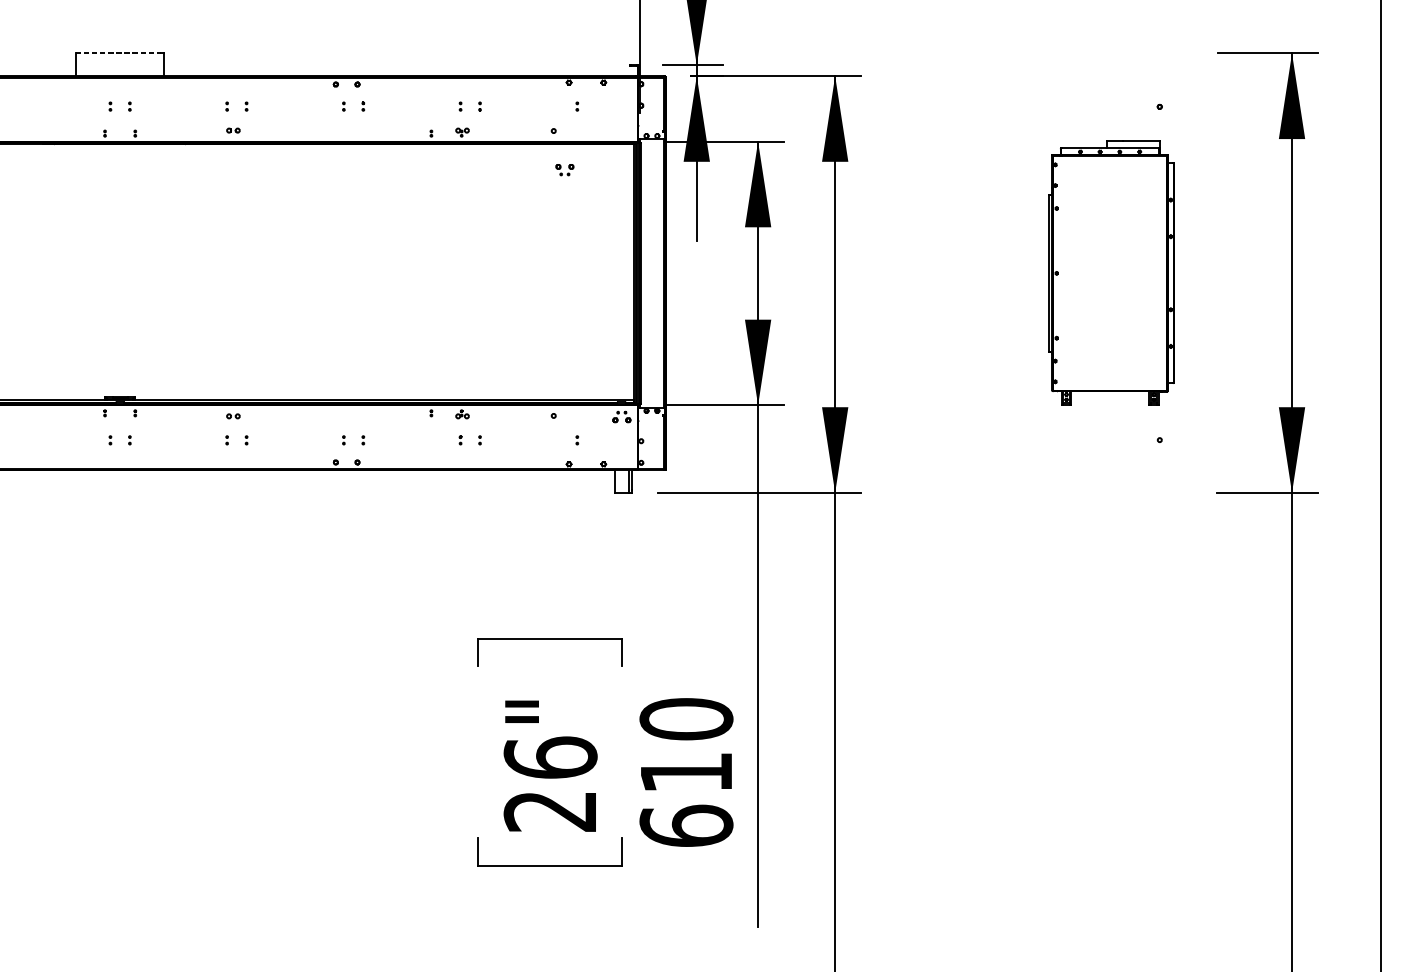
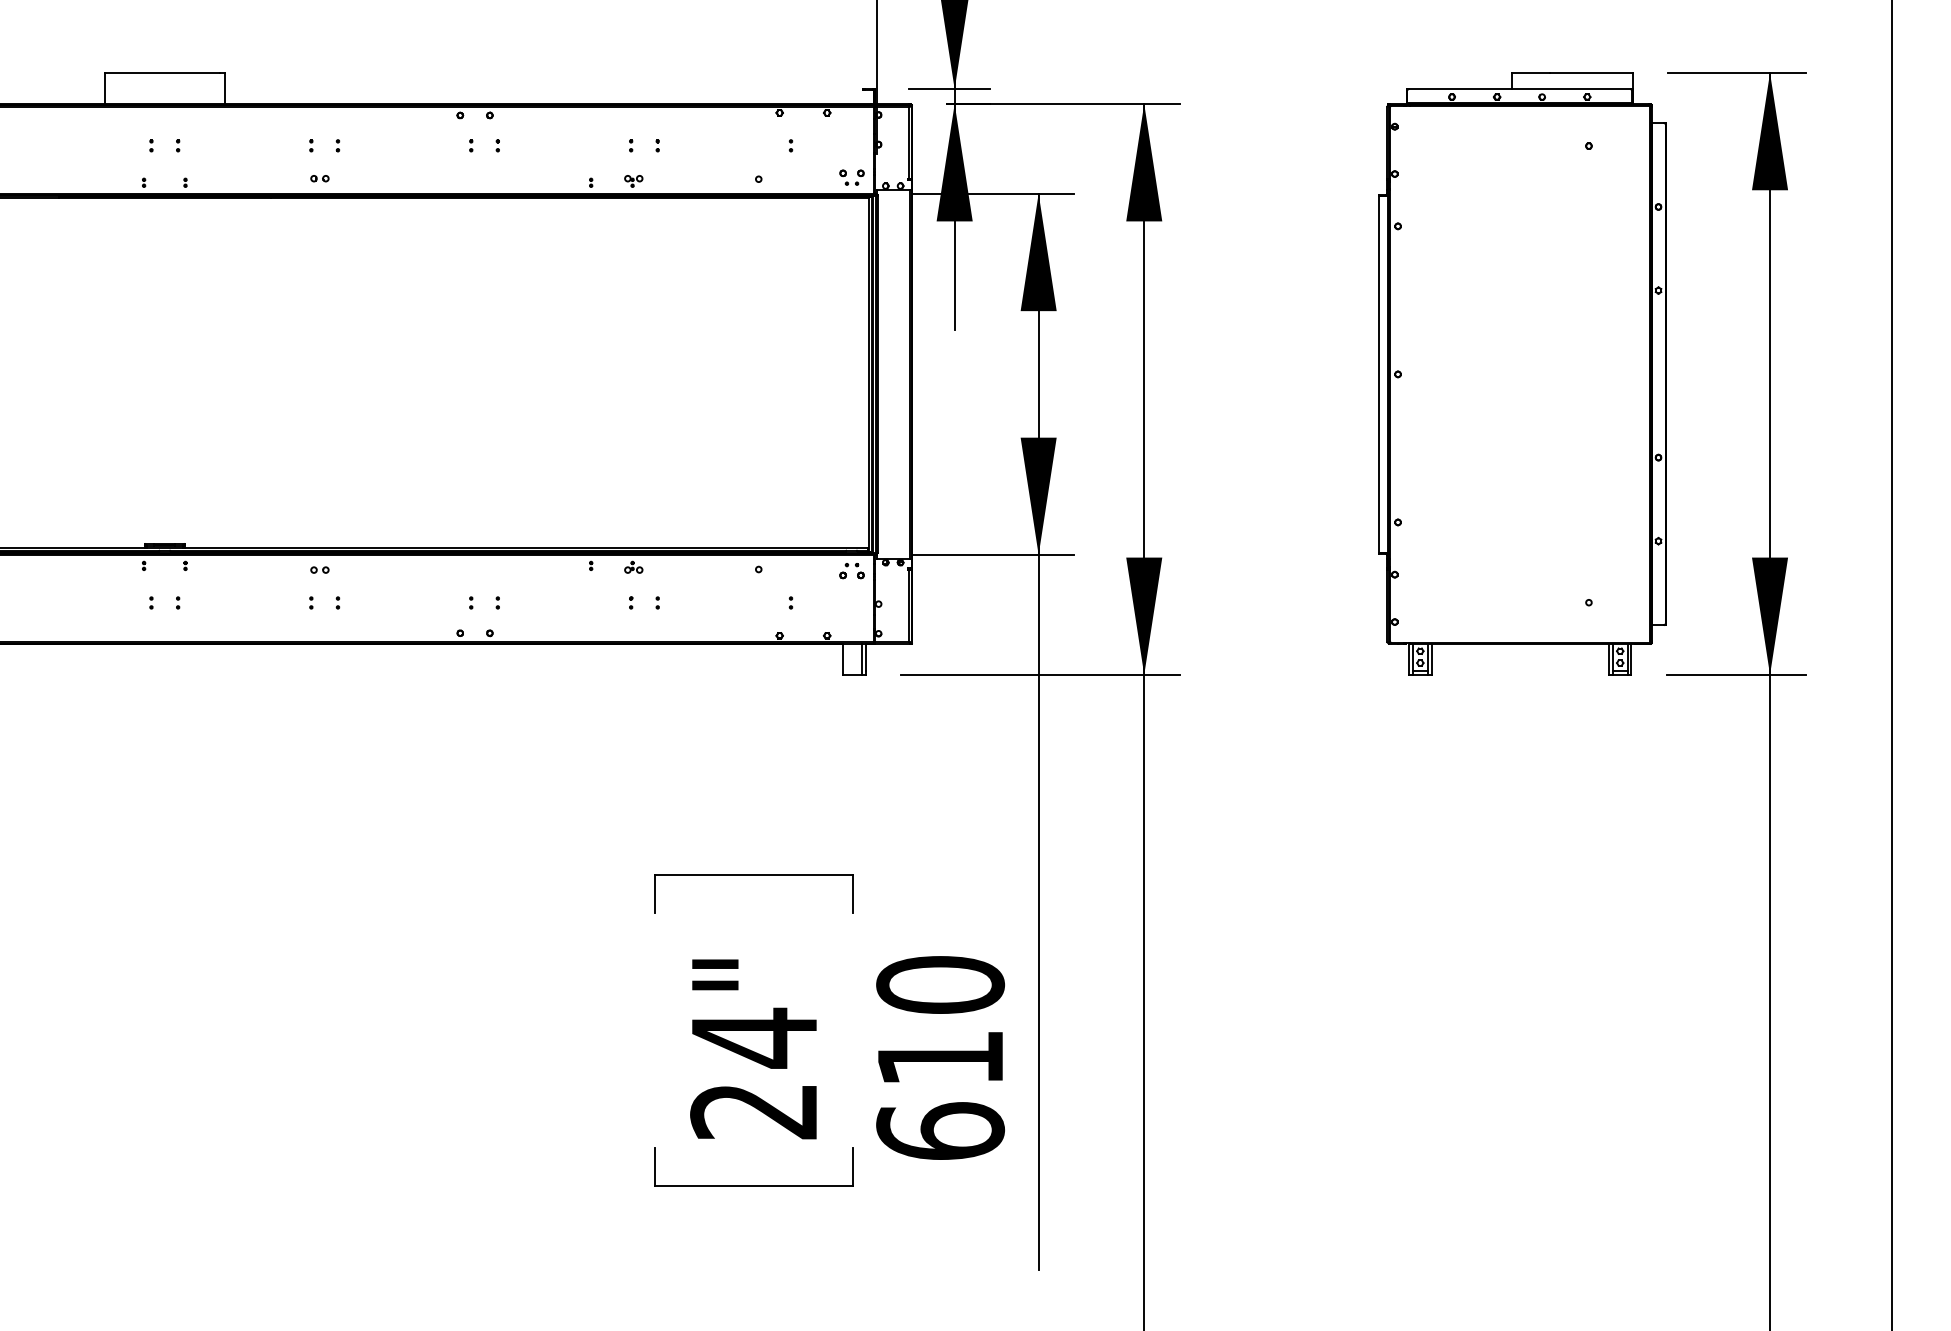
line: (118, 53) -> (162, 72), dashed -> solid
part: (564, 169) -> (851, 177), moved
part: (1111, 272) -> (1522, 373), size x1.67
text: (550, 757) -> (754, 1037), 26" -> 24"

